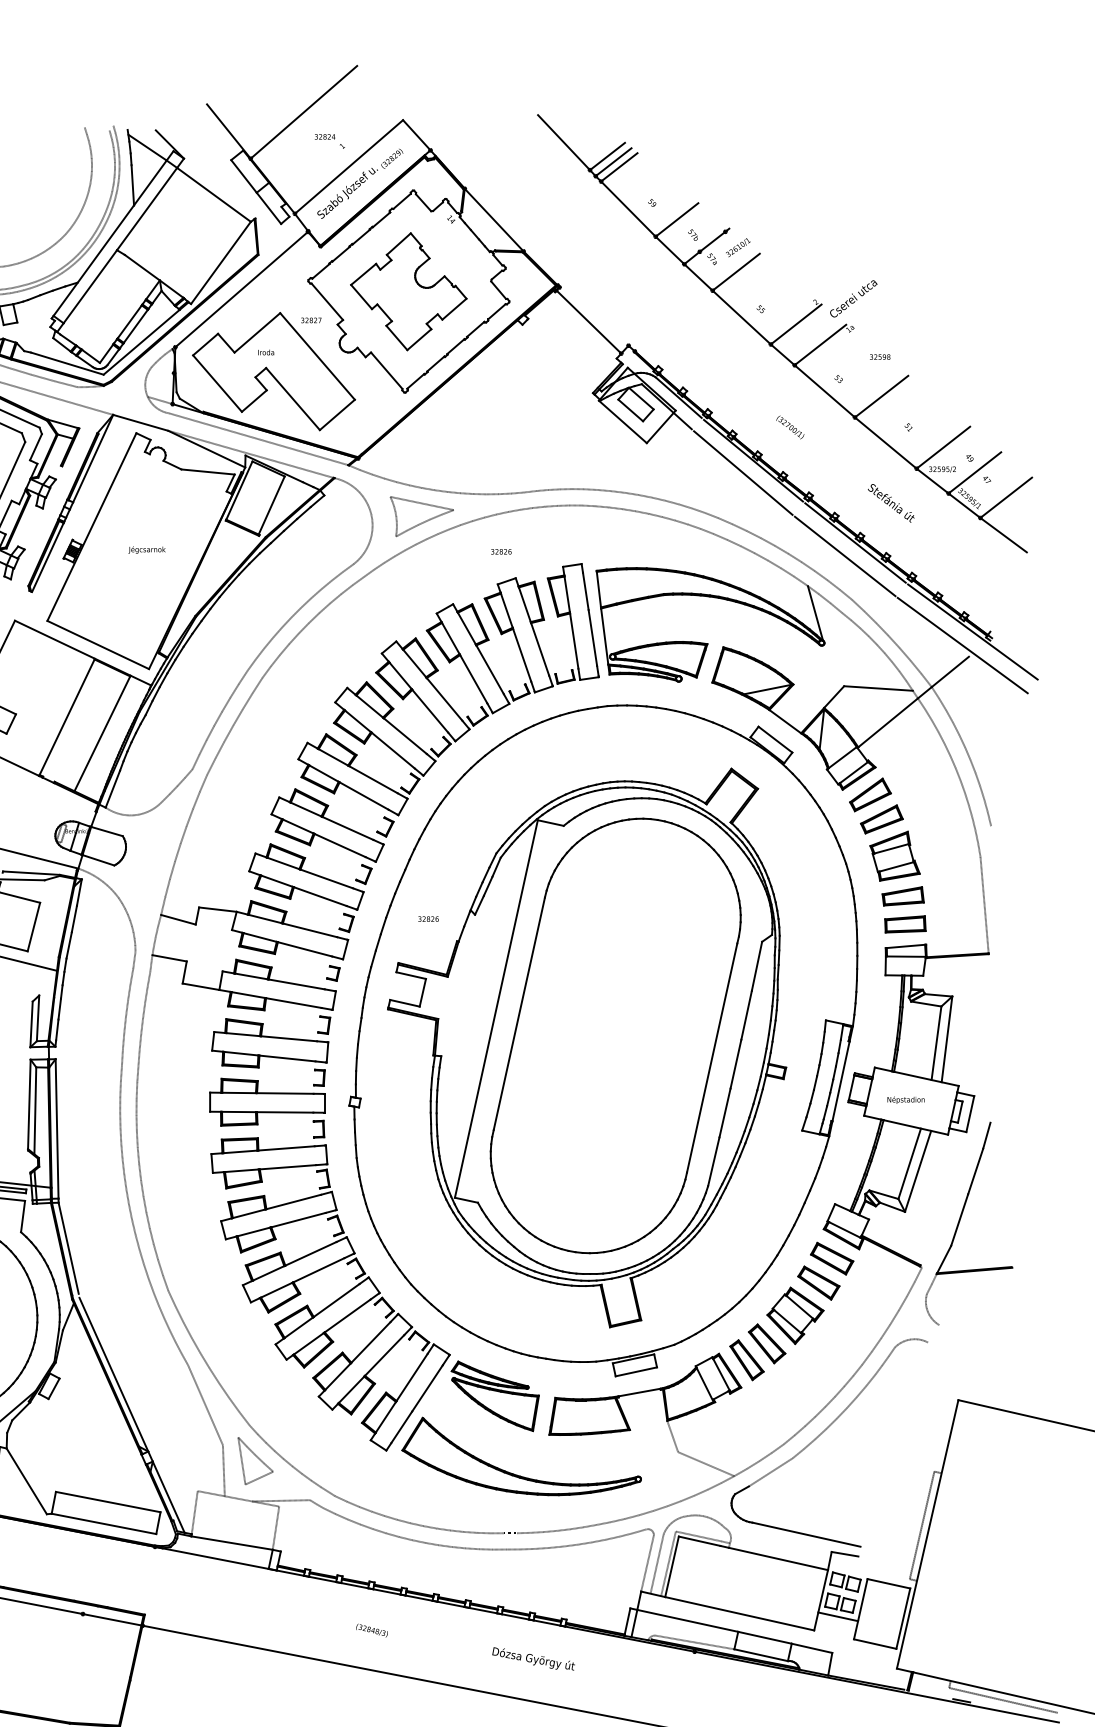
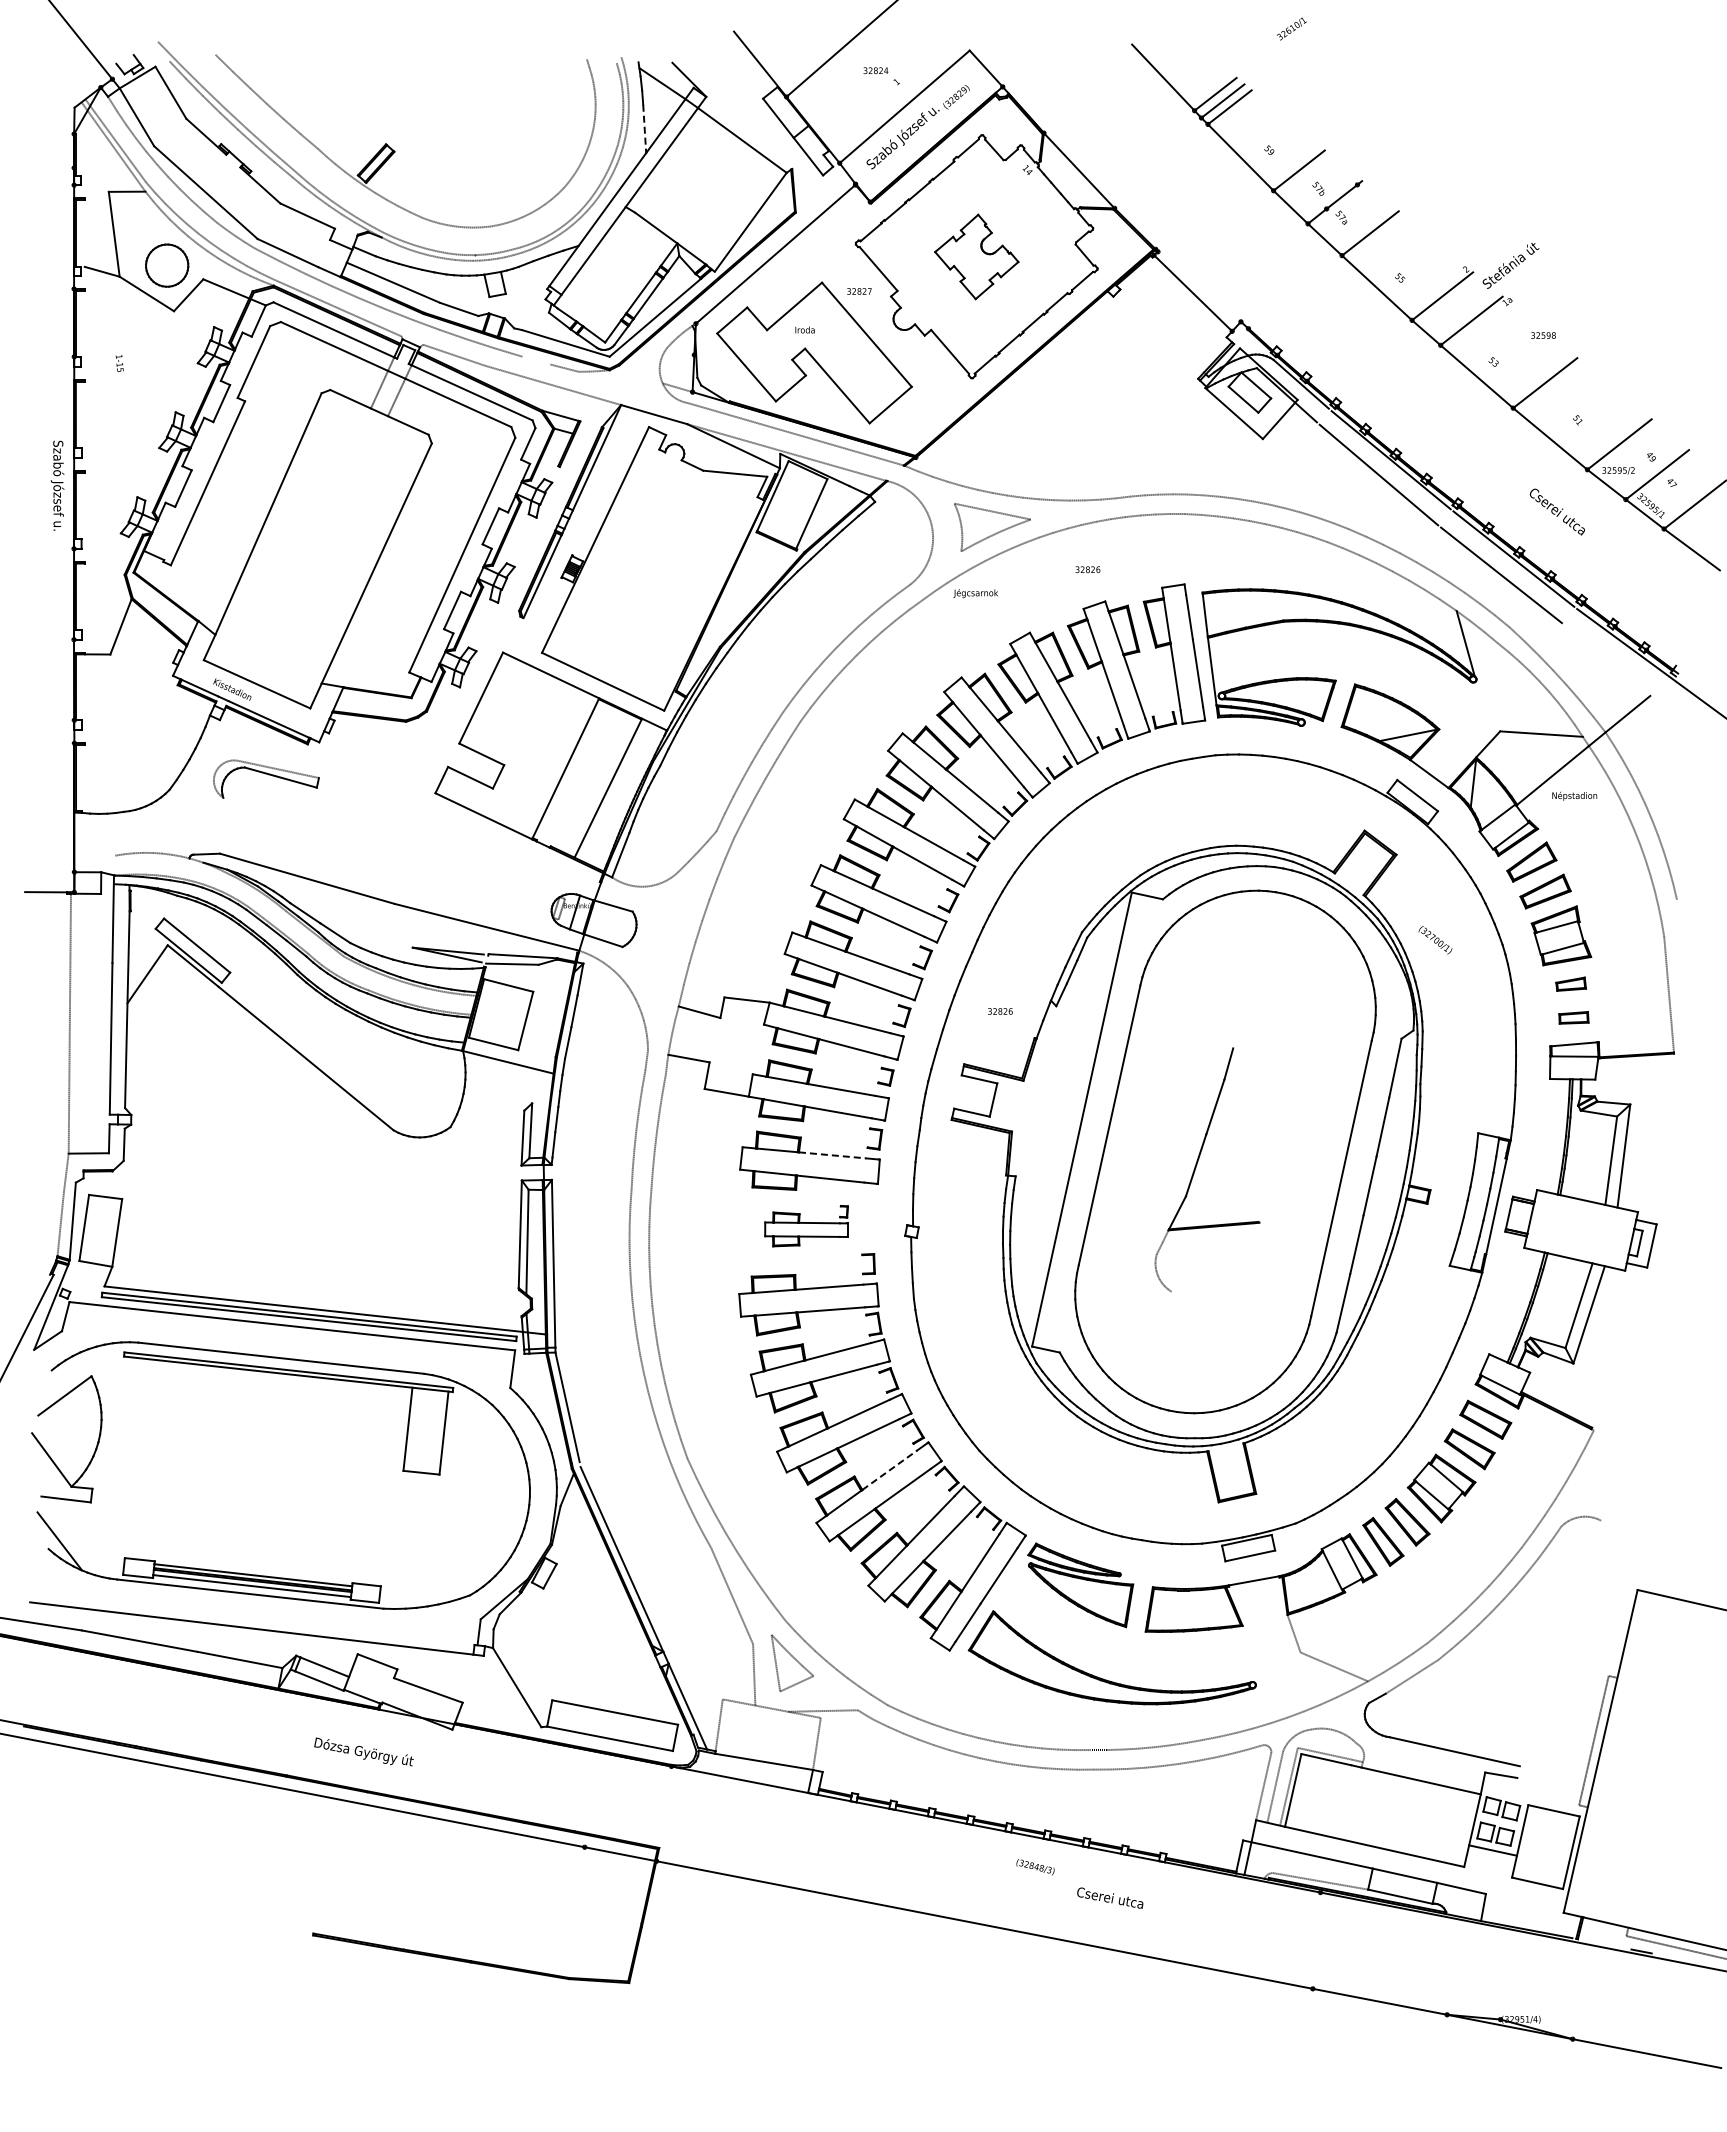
line: (132, 185) -> (644, 129), solid -> dashed
text: (737, 247) -> (1291, 28), moved
part: (408, 291) -> (976, 256), size x0.6
text: (853, 298) -> (1511, 265), Cserei utca -> Stefánia út
line: (42, 377) -> (536, 360), removed
text: (790, 427) -> (1435, 940), moved
text: (890, 503) -> (1556, 511), Stefánia út -> Cserei utca
text: (146, 549) -> (975, 593), moved
line: (962, 645) -> (1642, 682), removed
part: (902, 896) -> (1570, 984), size x0.6
part: (905, 924) -> (1573, 1017), size x0.6
line: (288, 1038) -> (832, 1155), solid -> dashed
part: (267, 1097) -> (806, 1225), size x0.6
text: (905, 1100) -> (1574, 796), moved
part: (960, 1220) -> (1197, 1165), moved
line: (336, 1300) -> (889, 1470), solid -> dashed
text: (372, 1630) -> (1035, 1867), moved
text: (533, 1659) -> (1126, 1901), Dózsa György út -> Cserei utca

